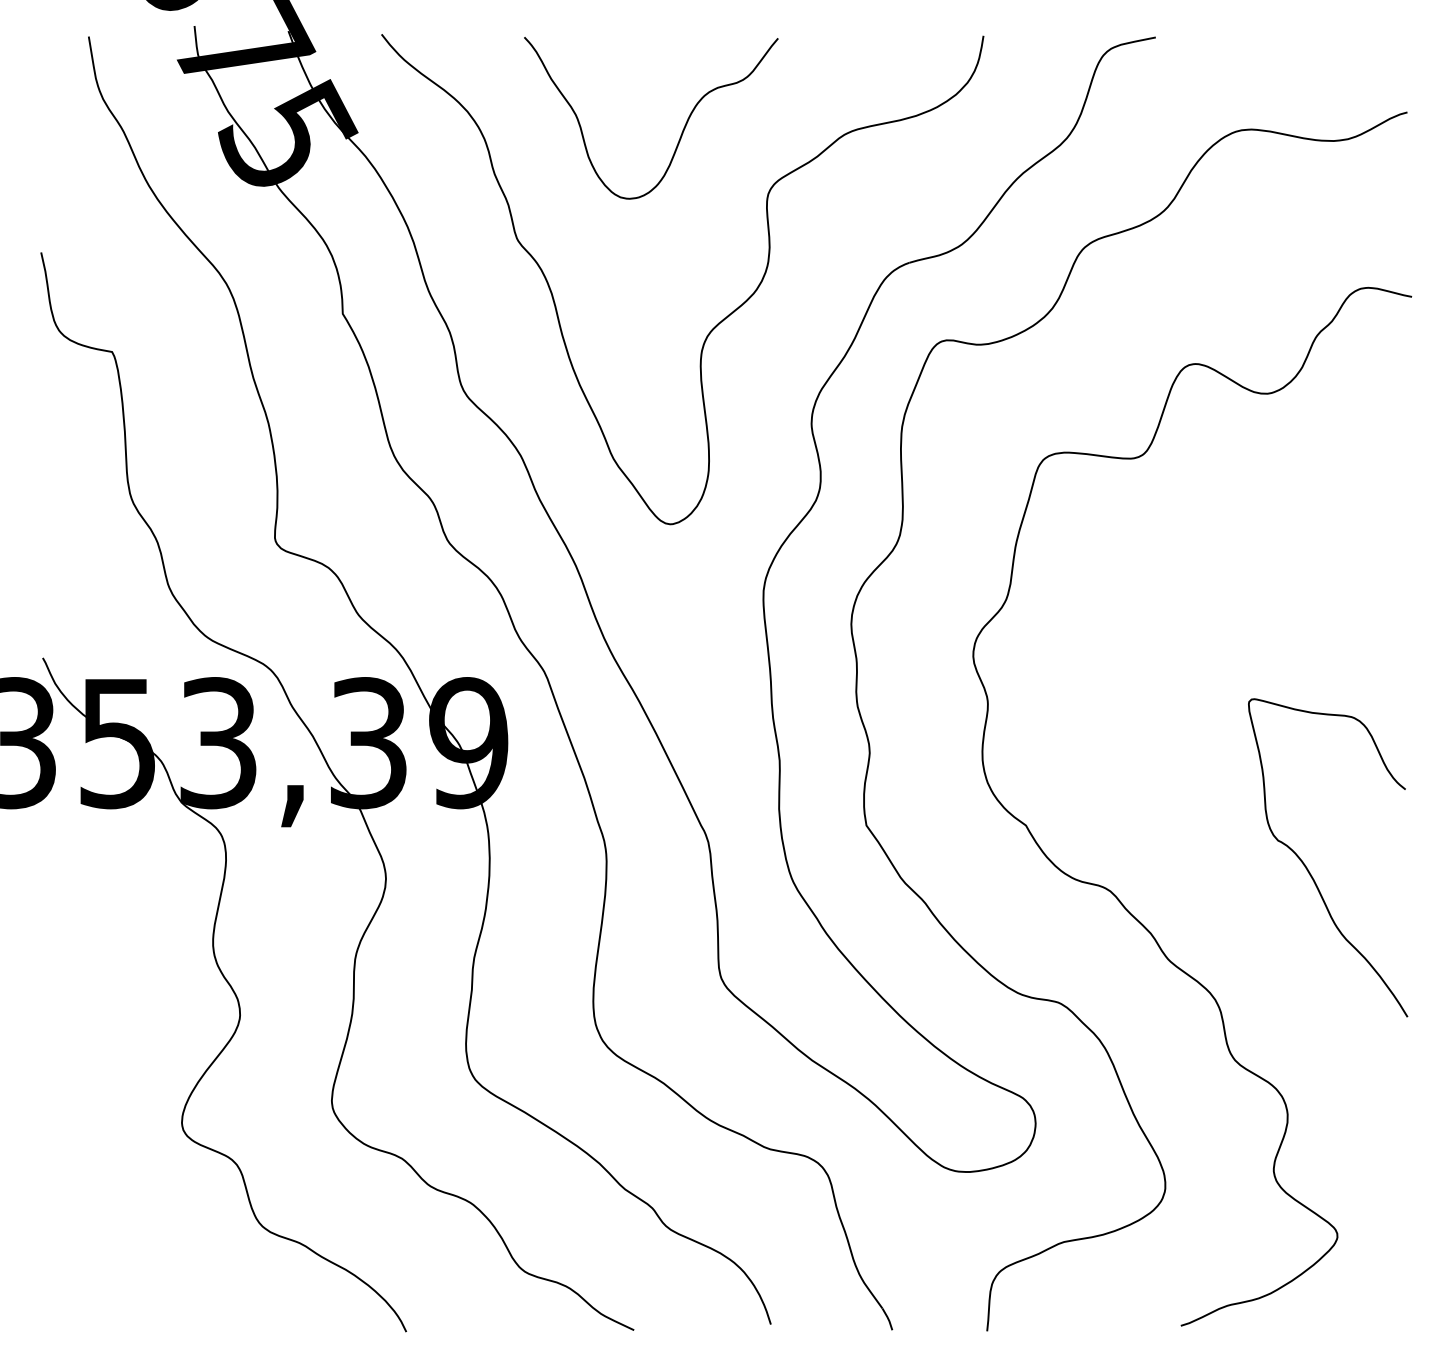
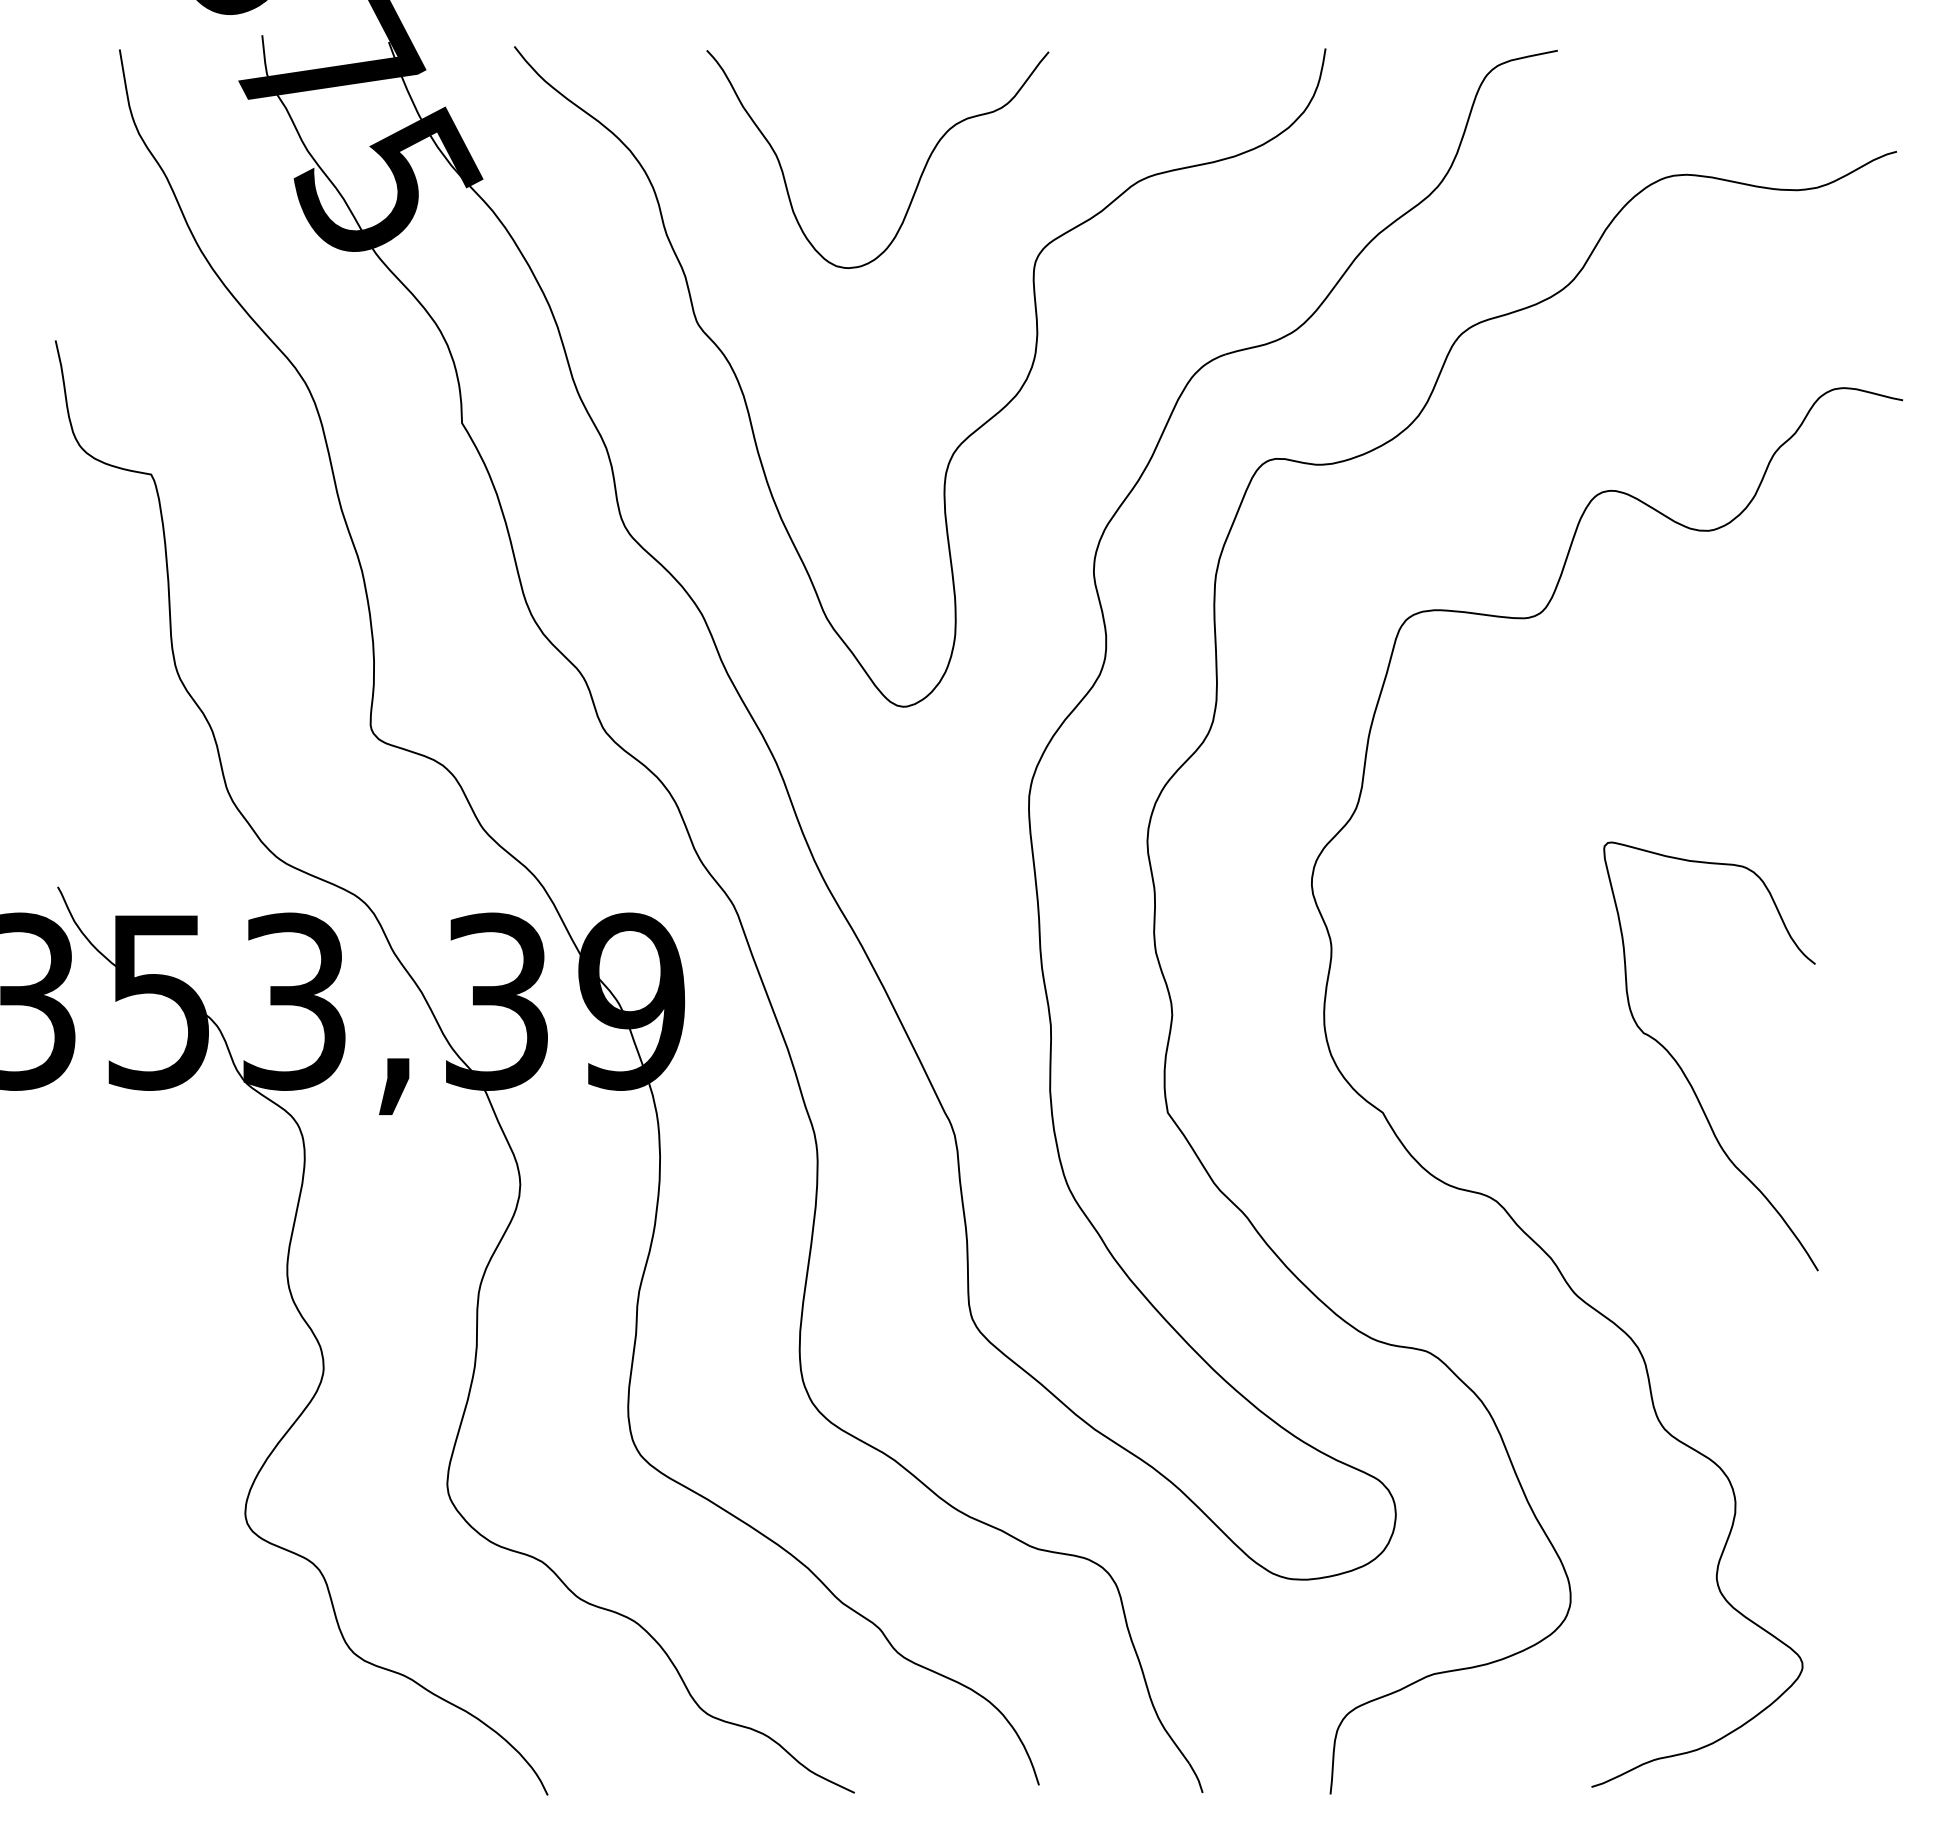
curve: (1307, 868) -> (1683, 1070), moved

